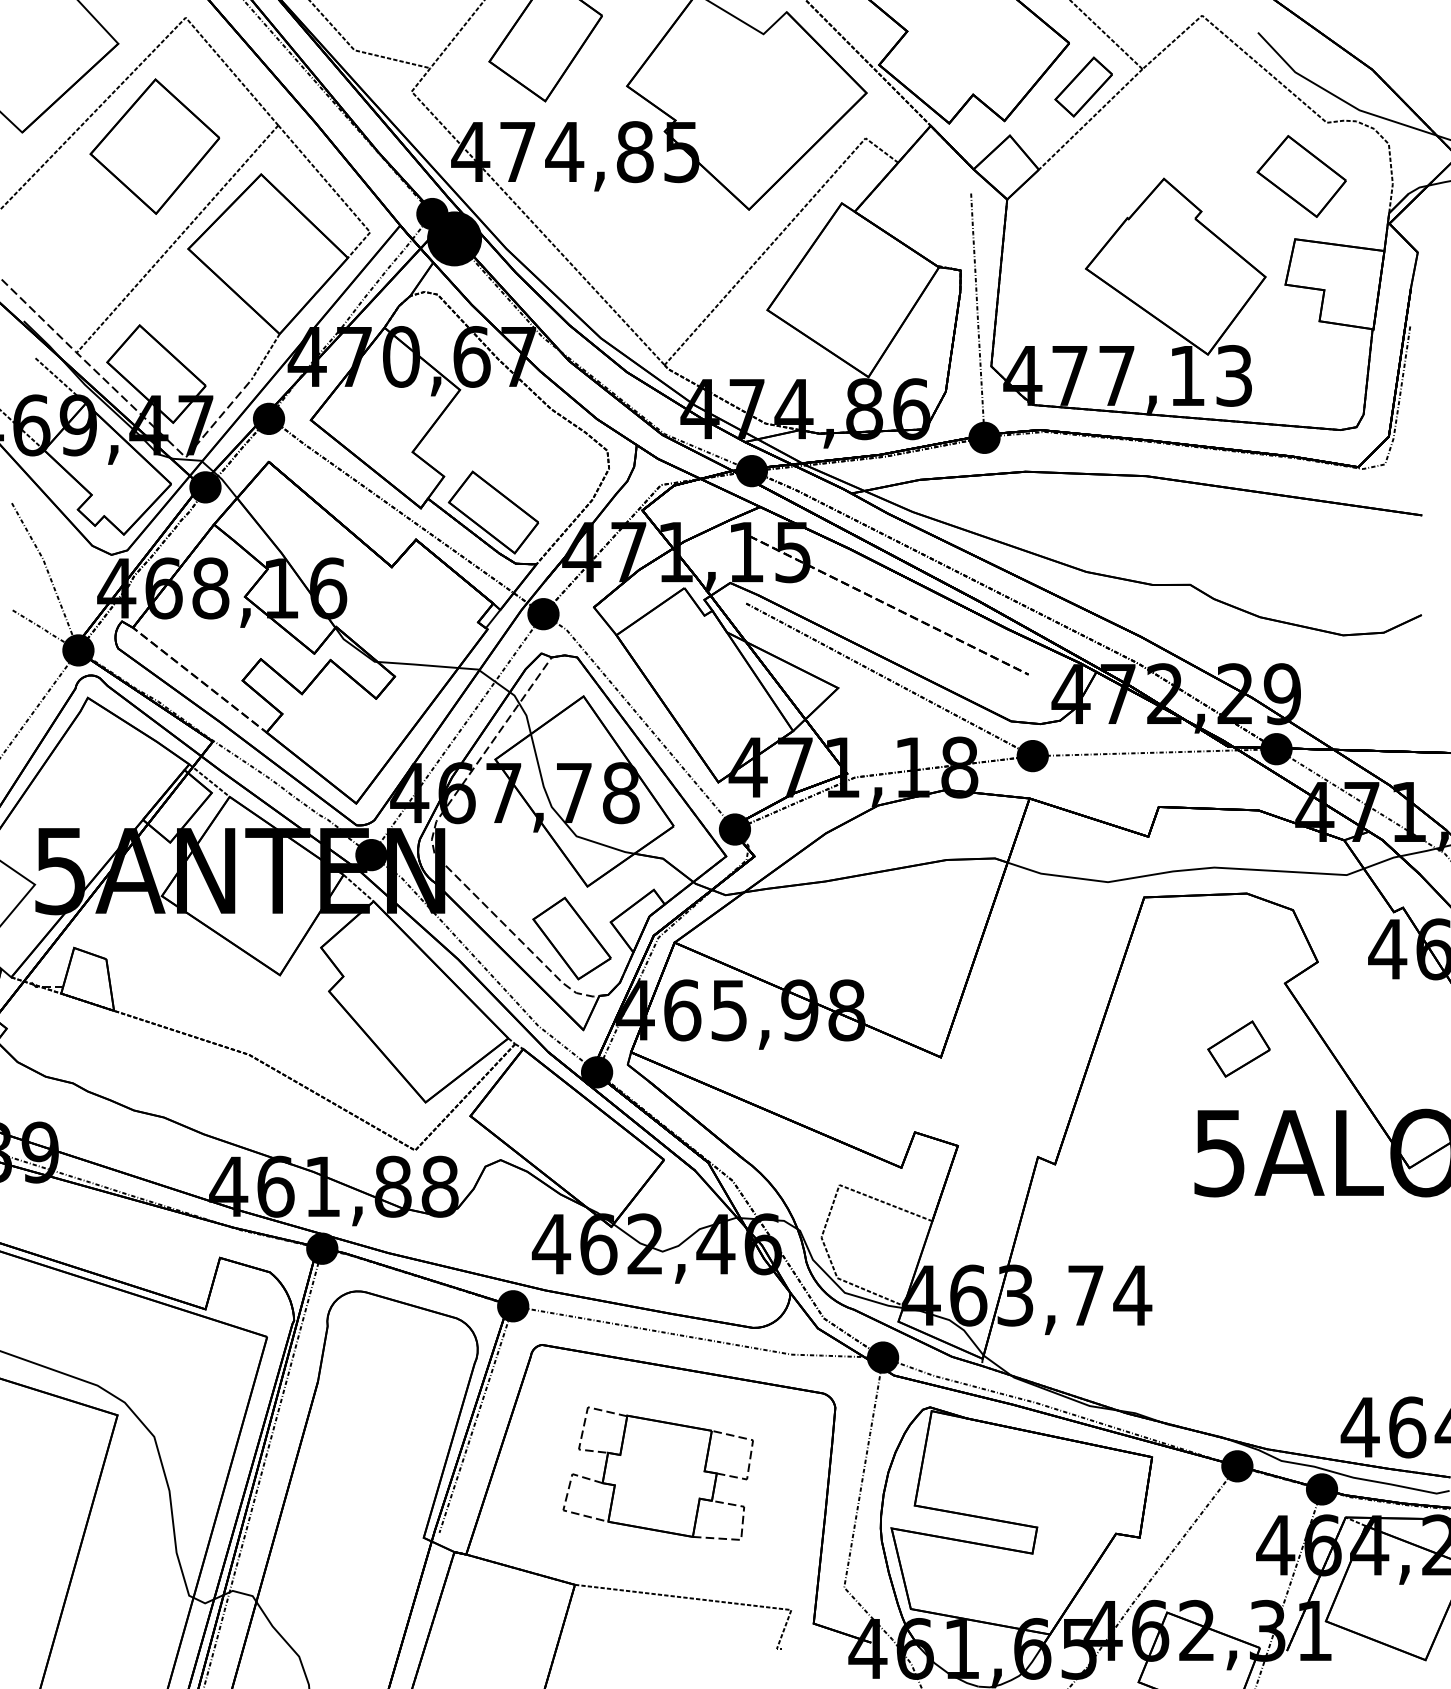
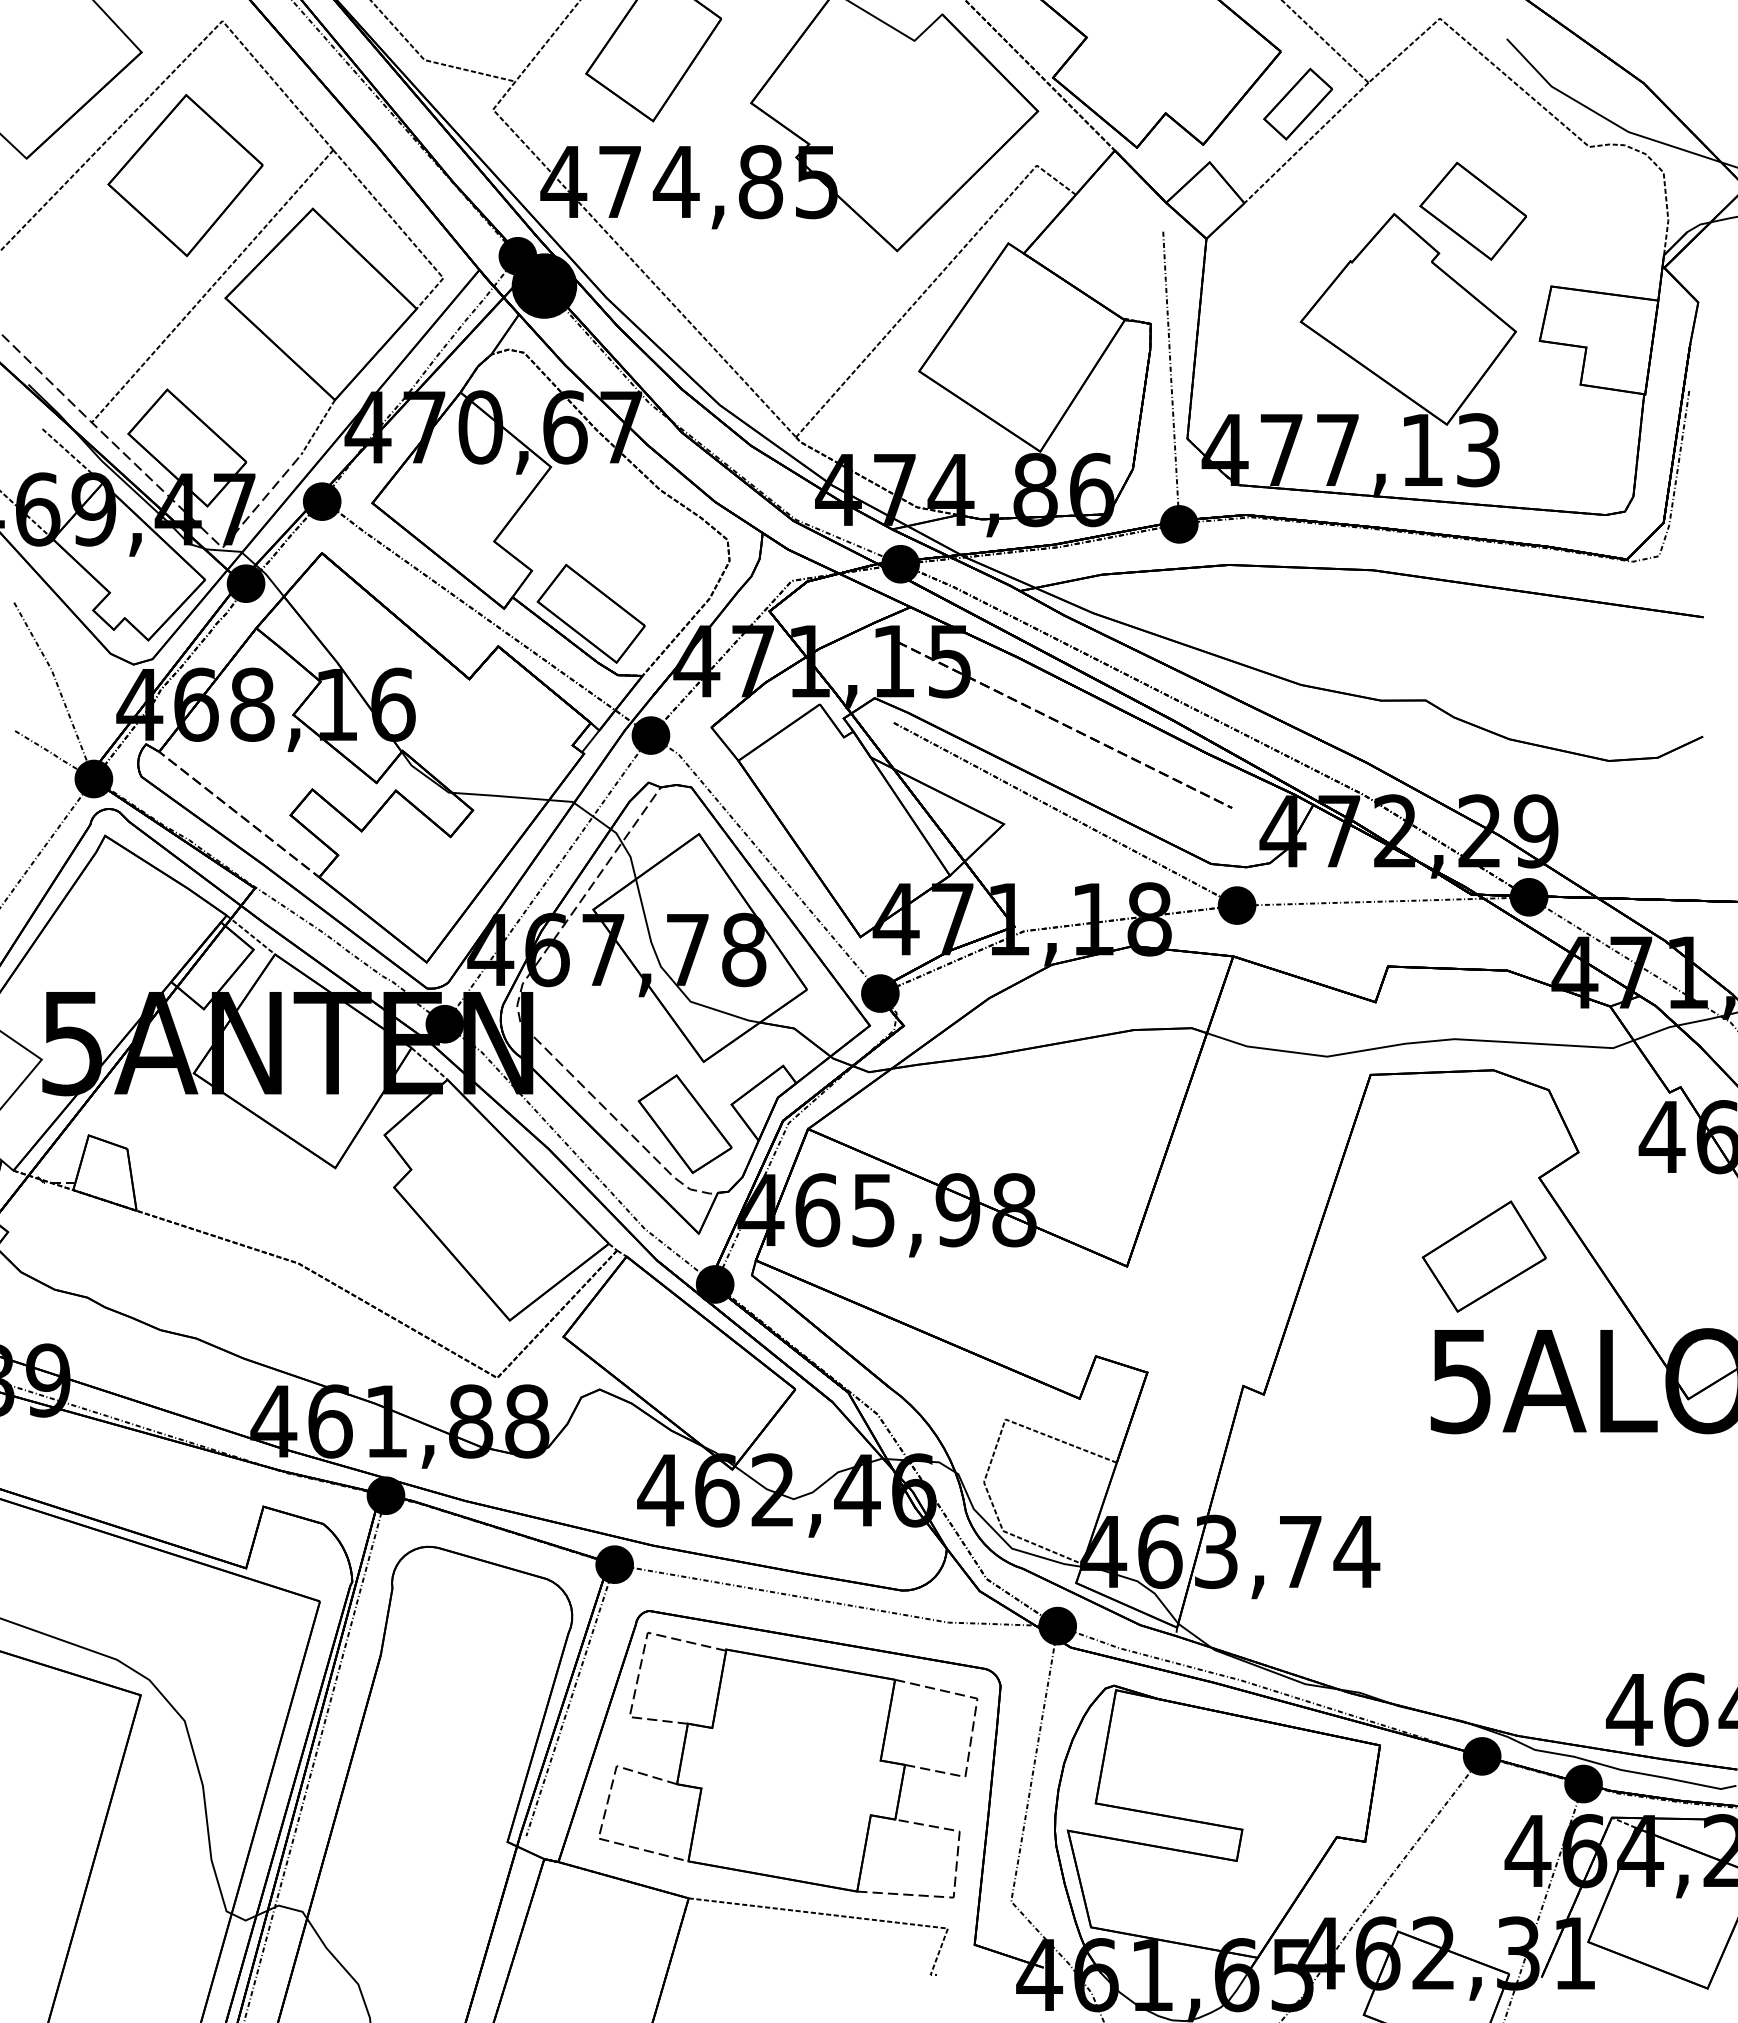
part: (1301, 175) -> (1472, 210), moved
part: (1238, 1049) -> (1483, 1256), size x1.67
part: (658, 1473) -> (788, 1764), size x1.67

